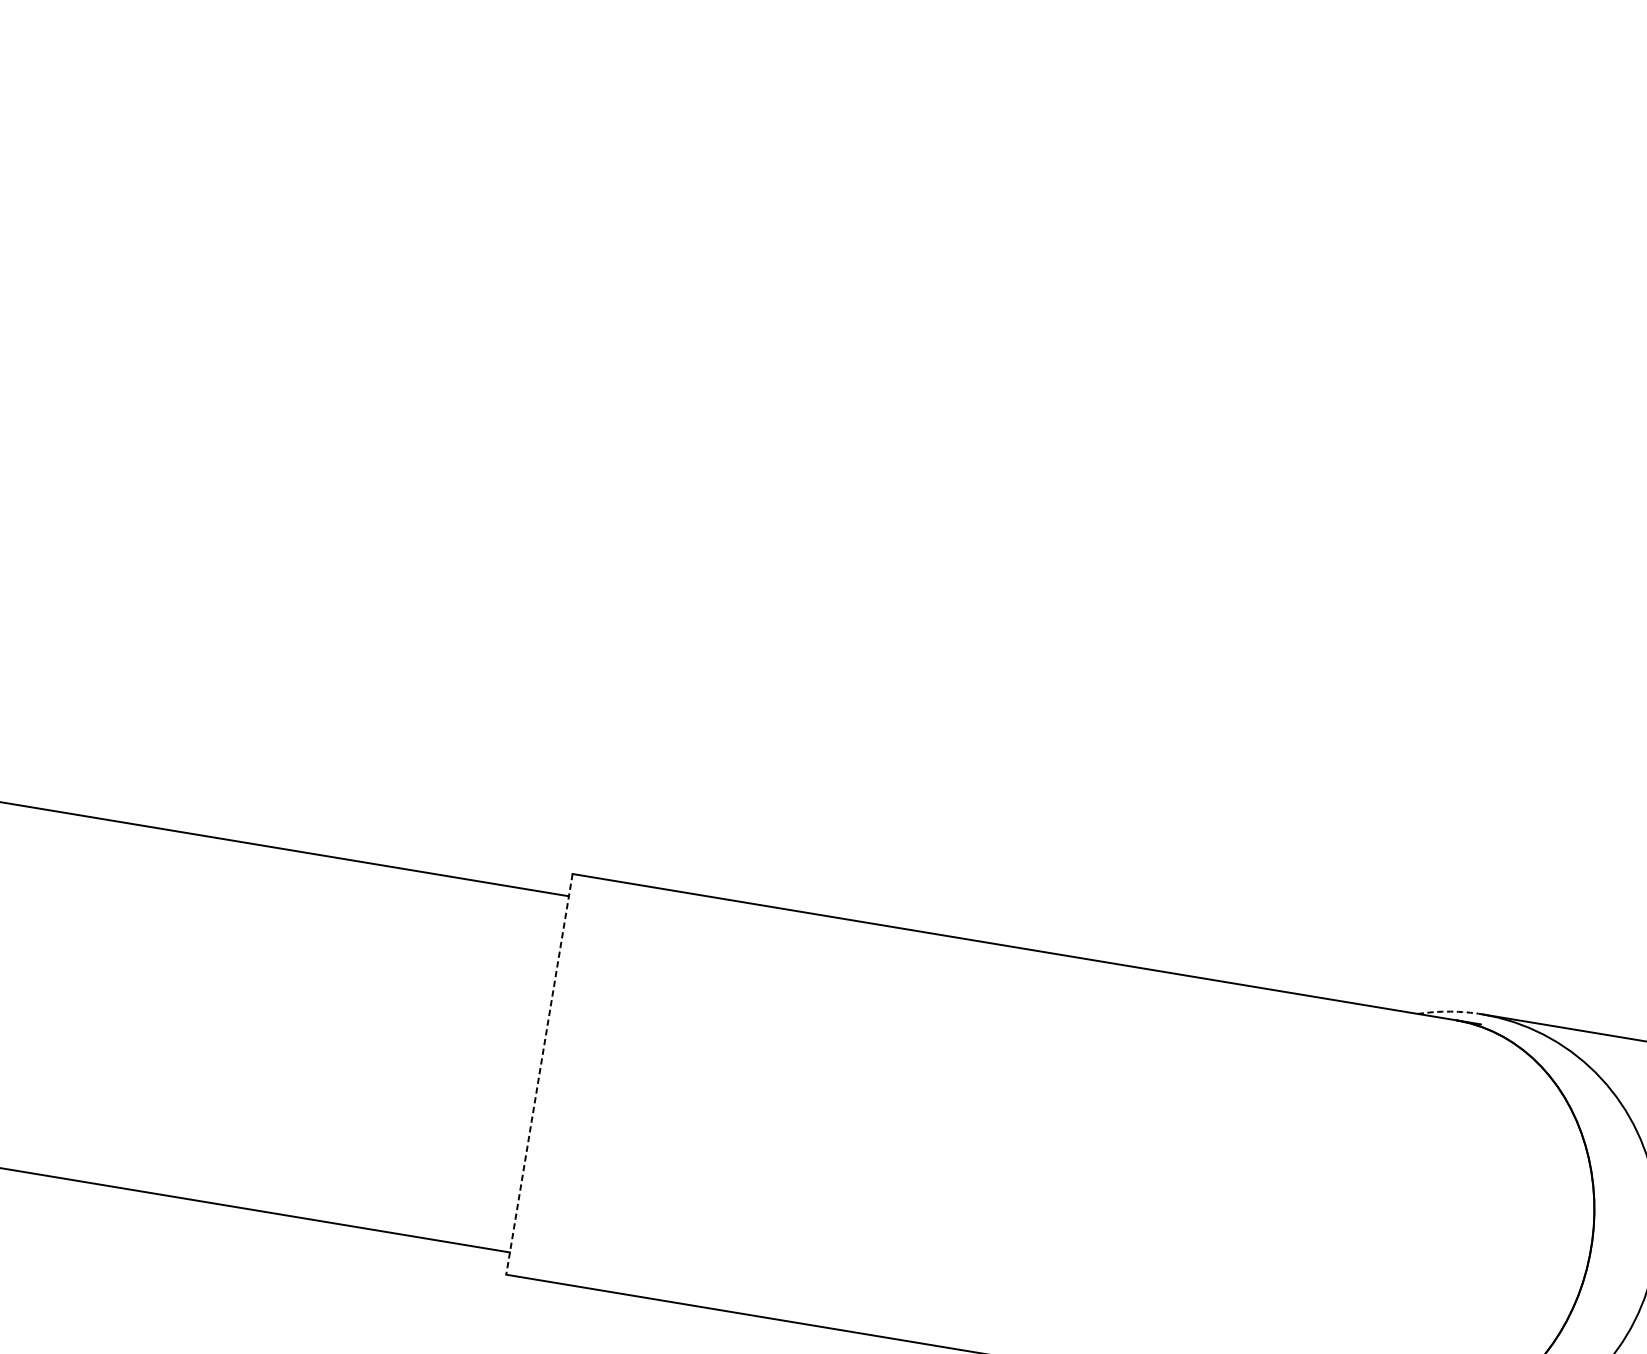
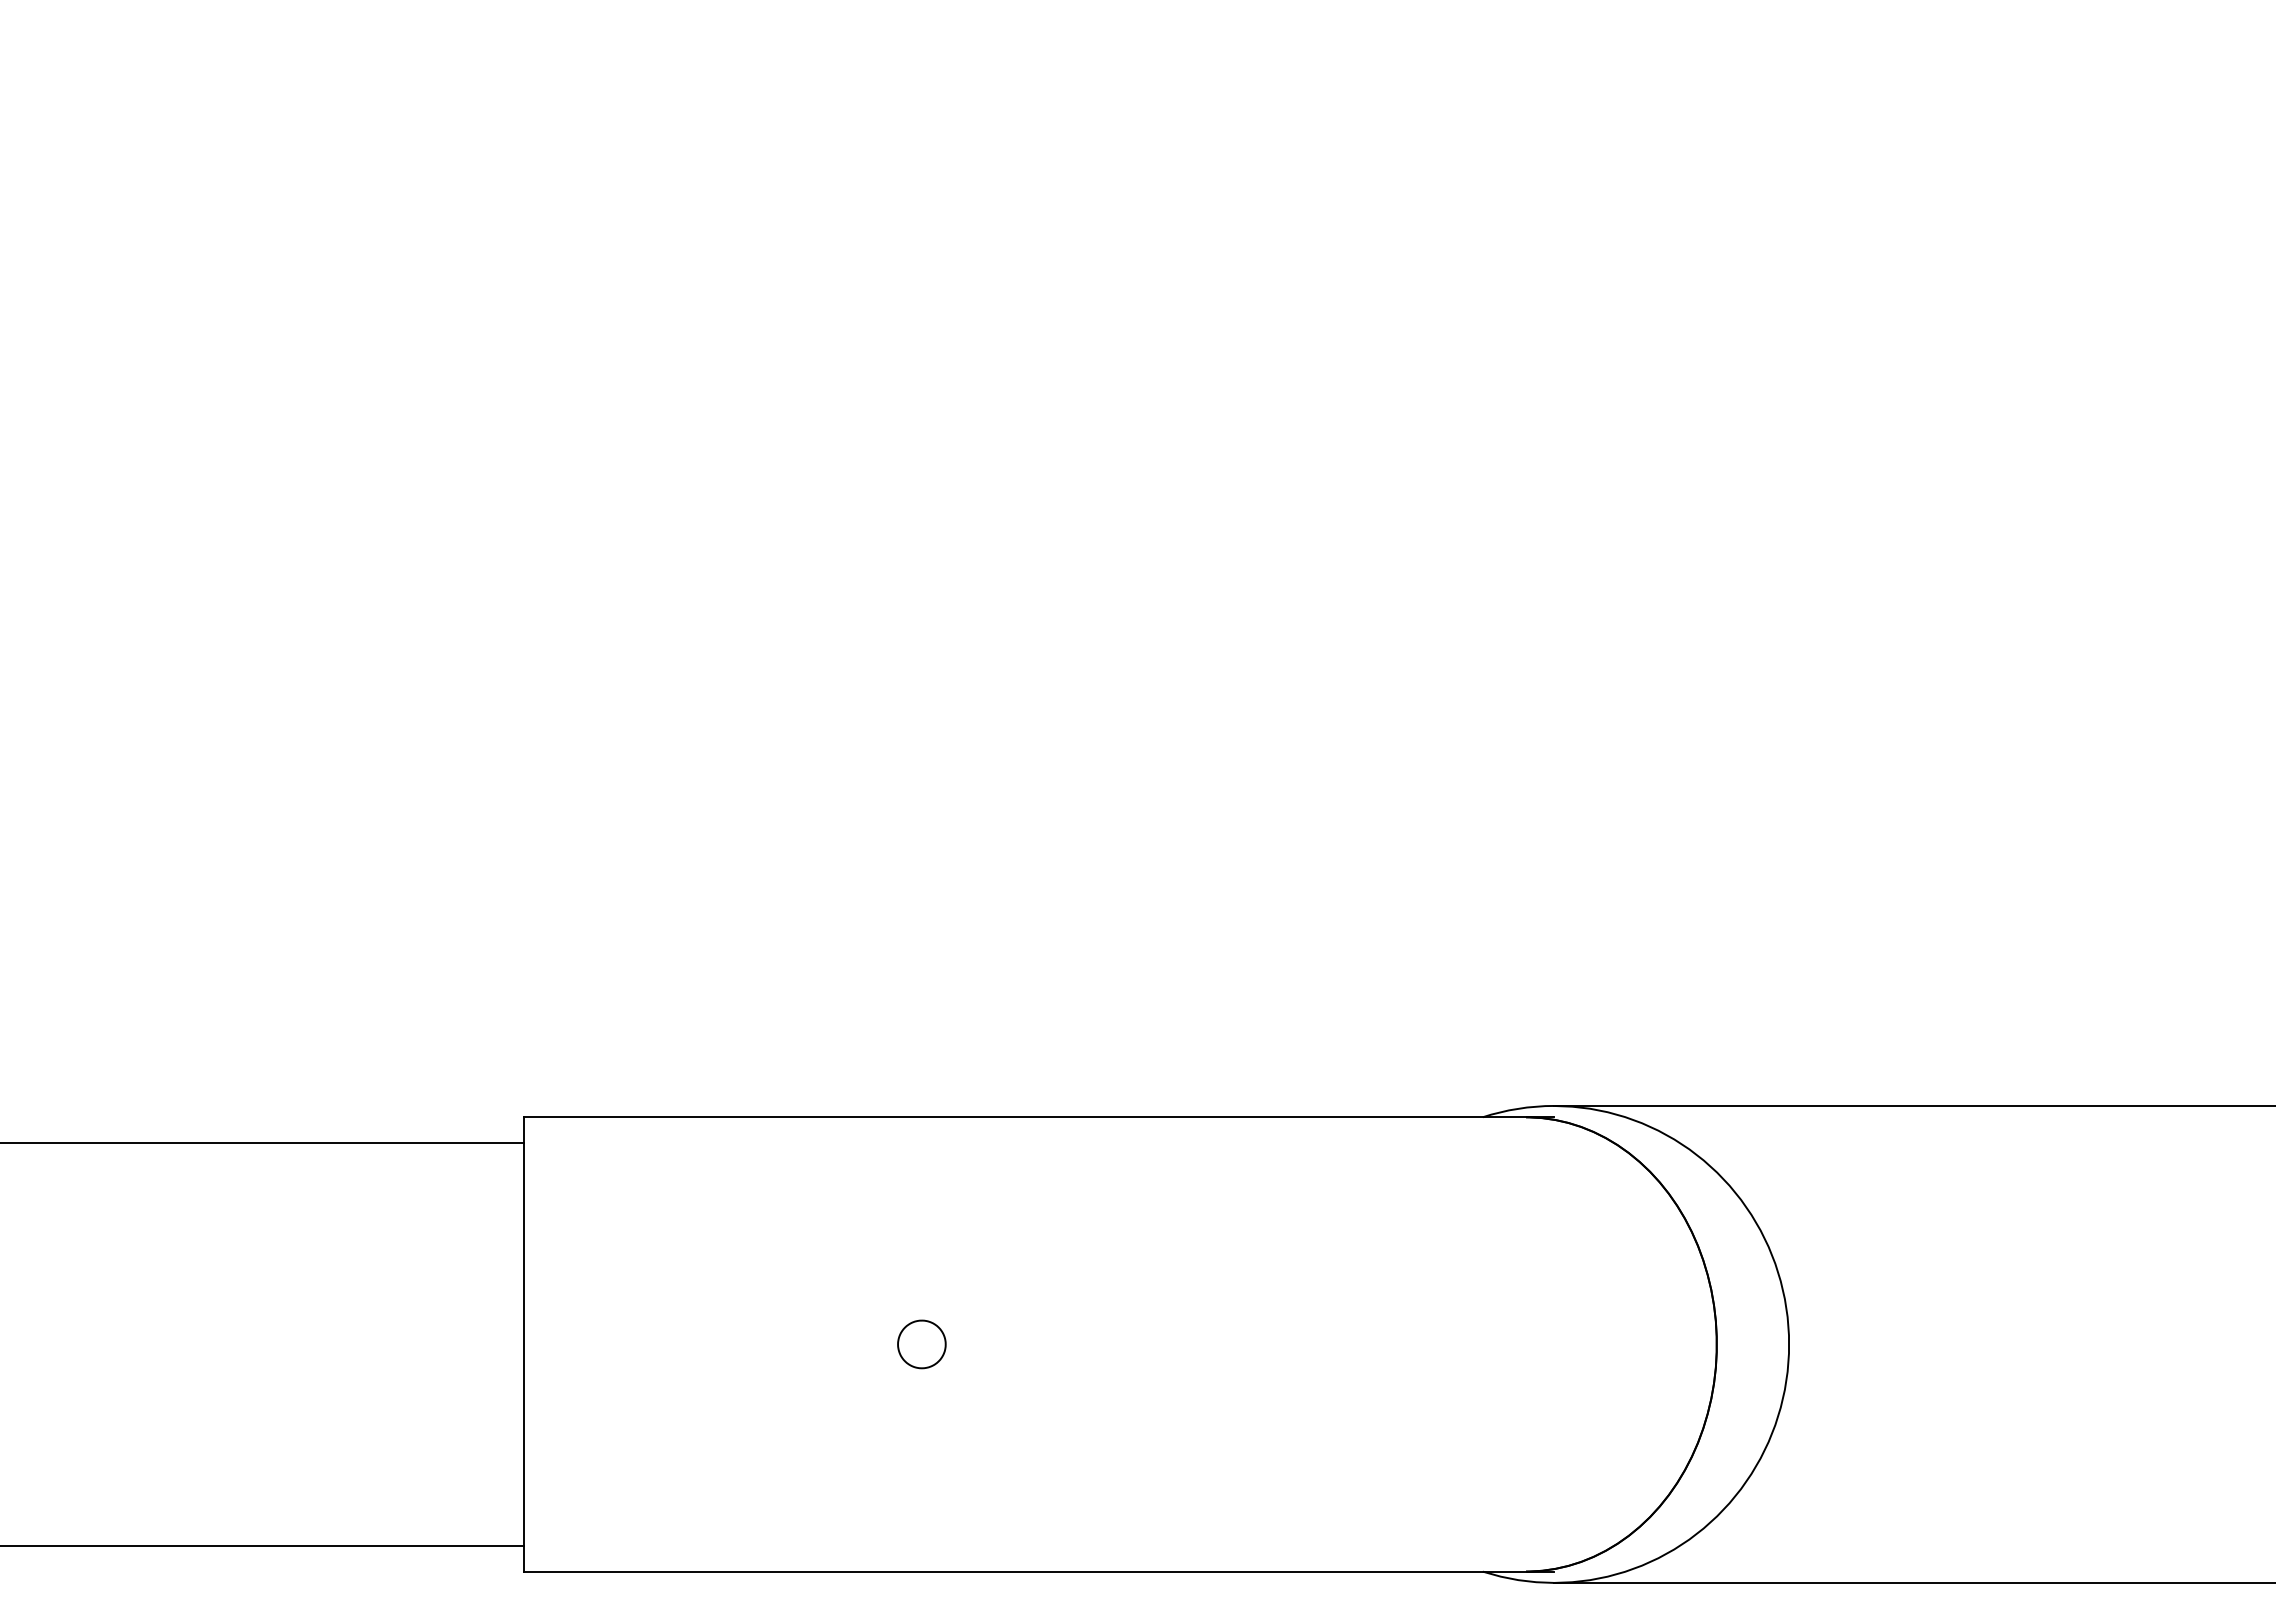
arc: (1450, 1011) -> (1518, 1108), dashed -> solid
line: (539, 1074) -> (524, 1344), dashed -> solid
part: (889, 1132) -> (921, 1344), added

